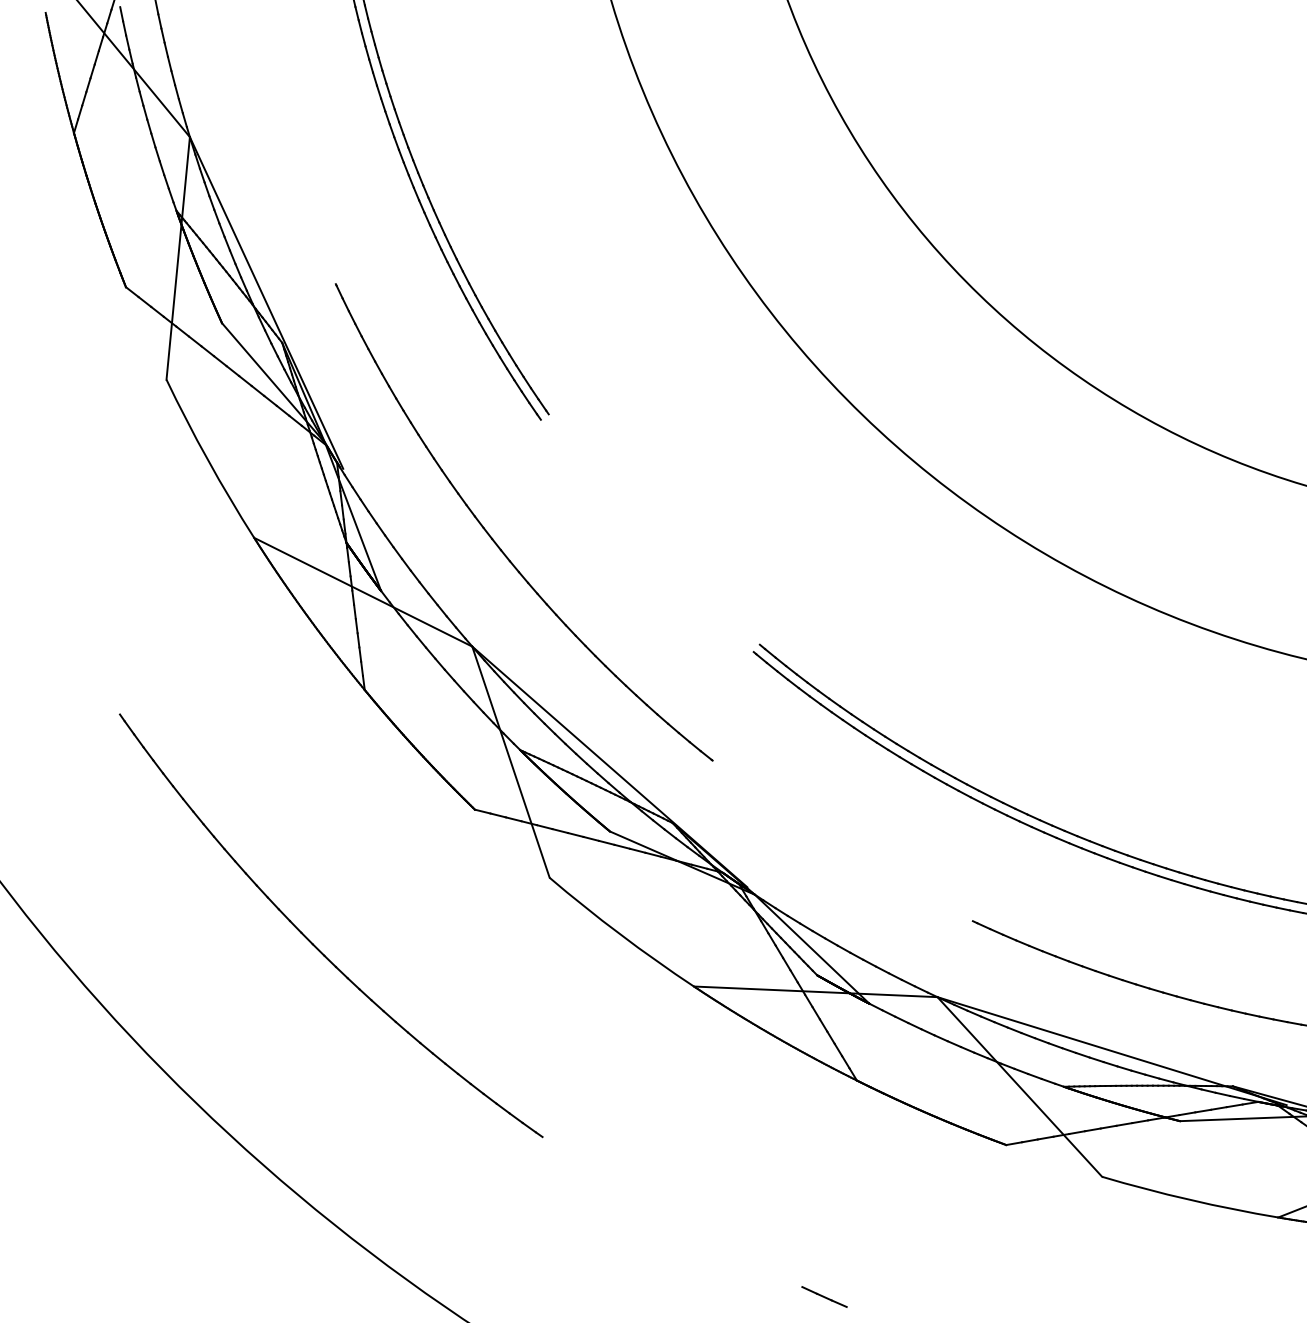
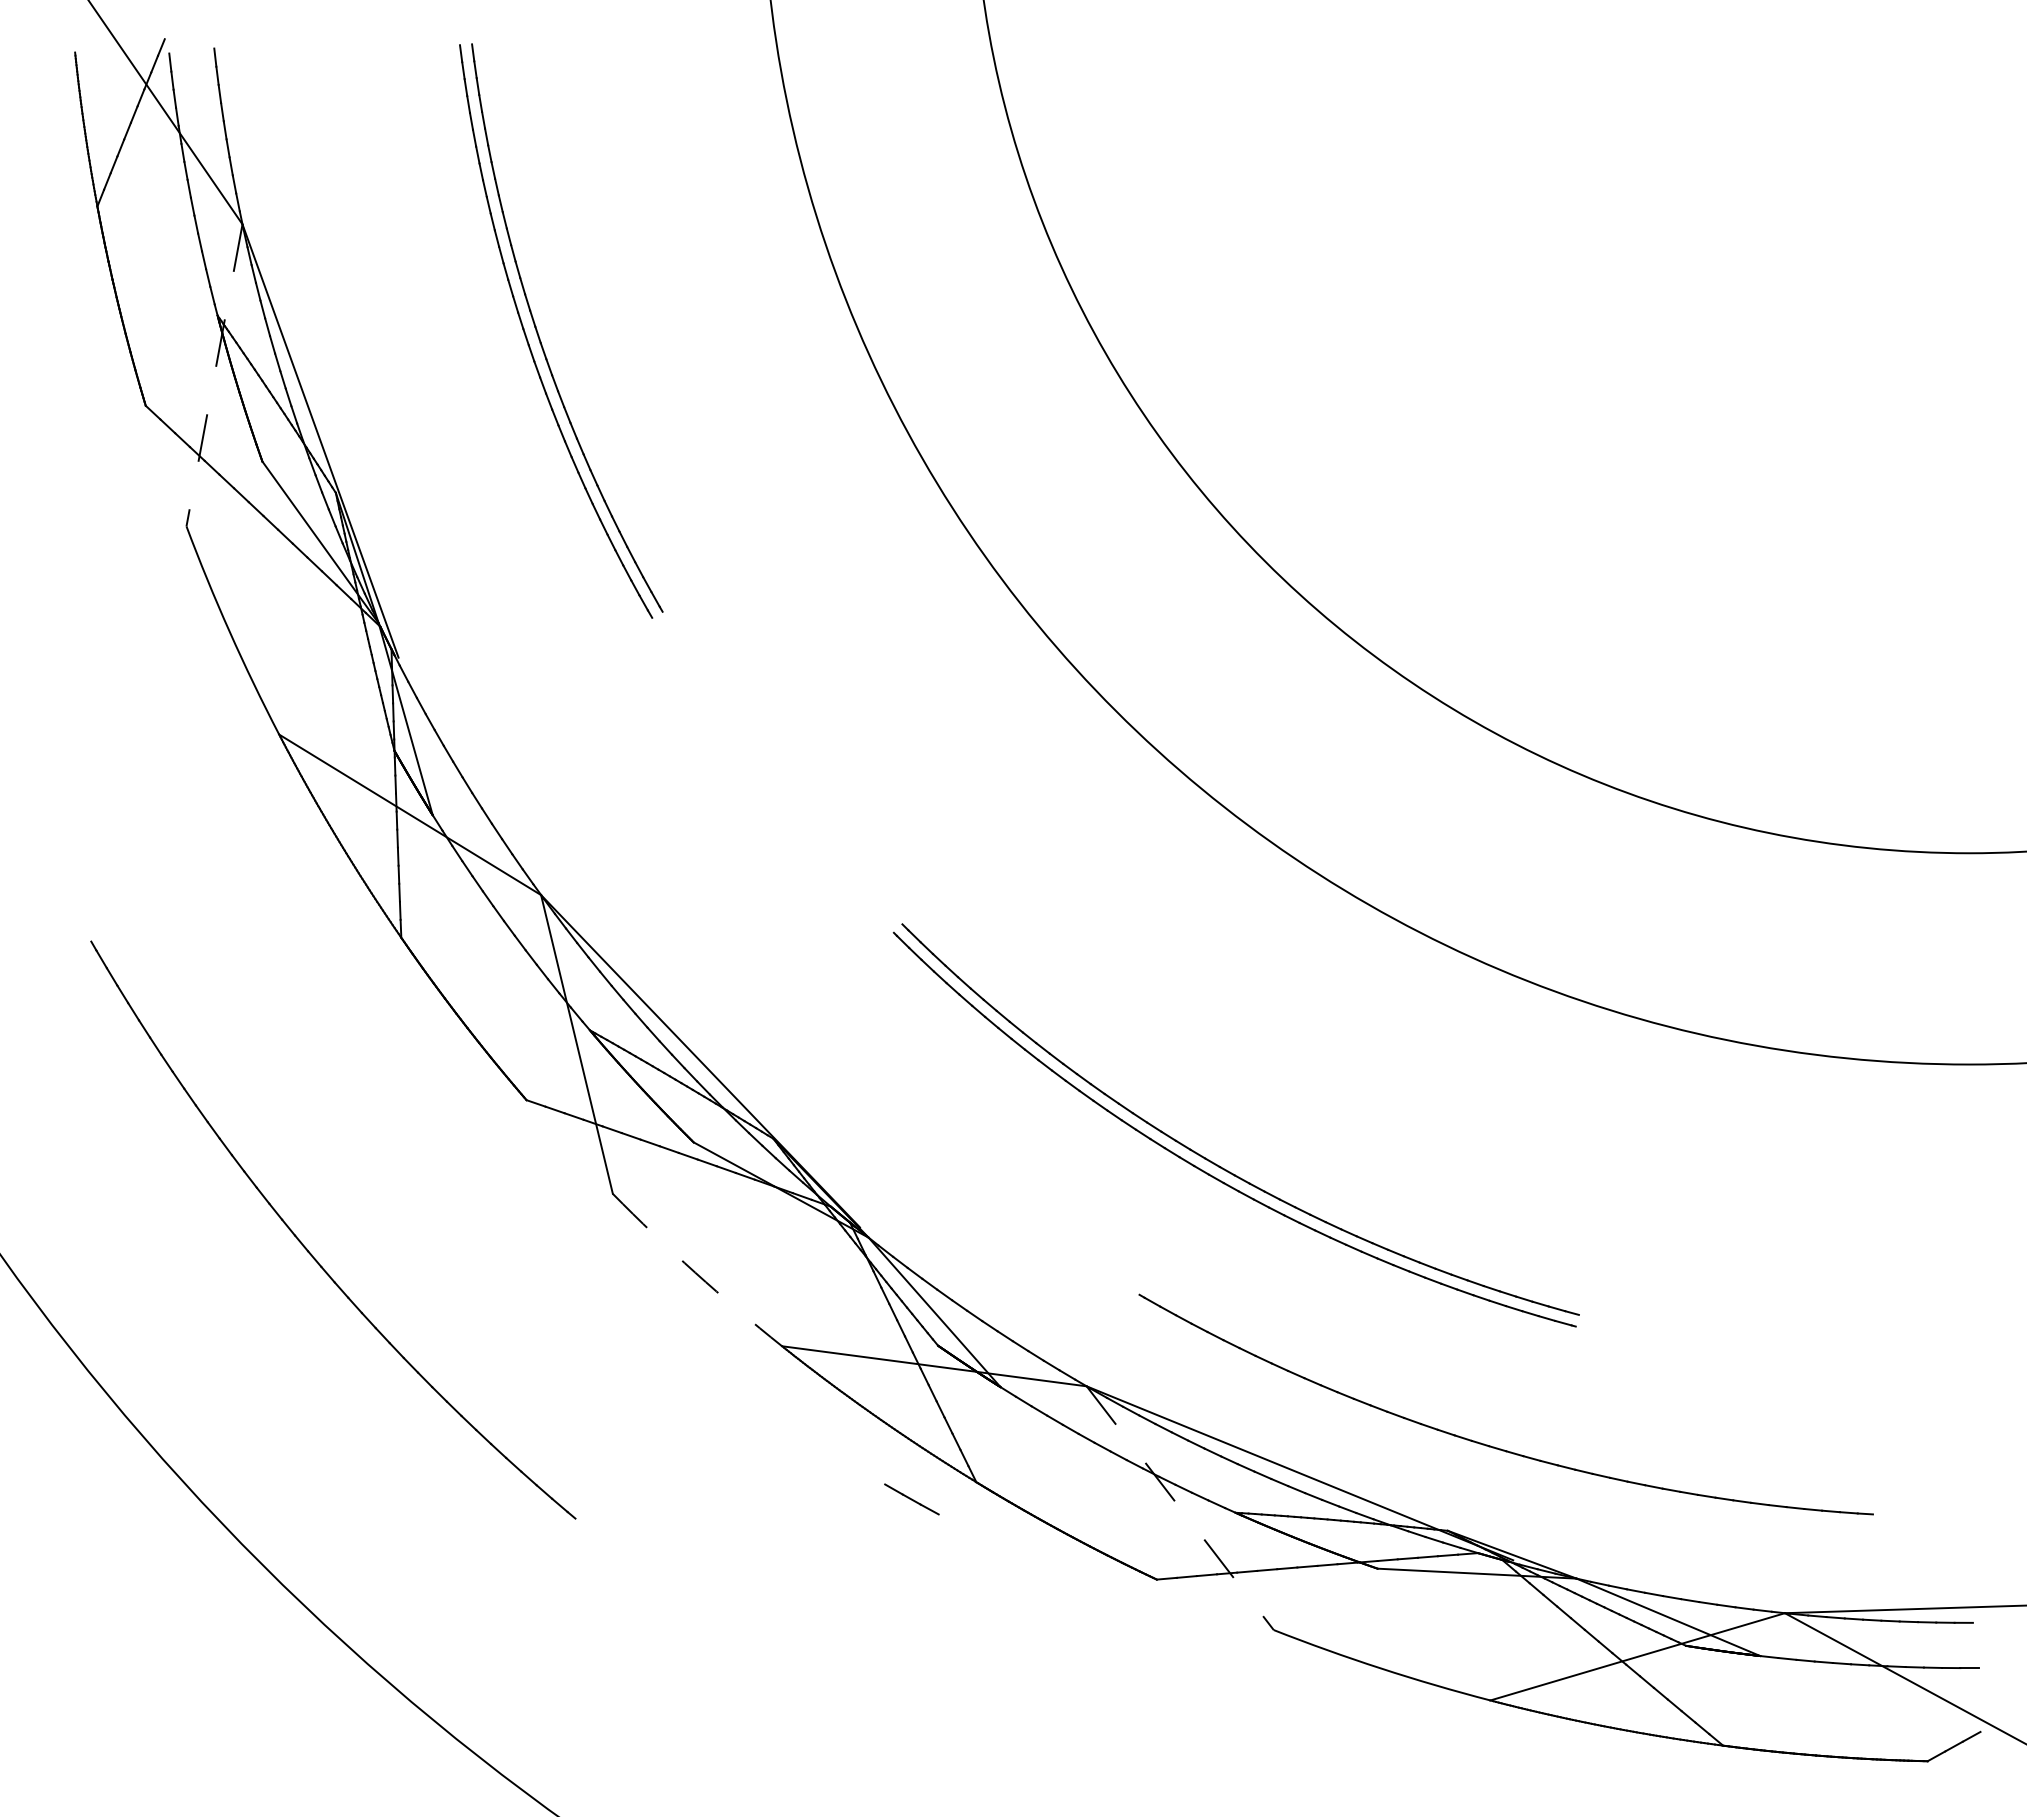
line: (178, 258) -> (214, 375), solid -> dashed
part: (497, 543) -> (583, 768), removed
arc: (620, 934) -> (695, 1272), solid -> dashed
line: (1020, 1087) -> (1180, 1508), solid -> dashed
line: (824, 1297) -> (911, 1499), moved

